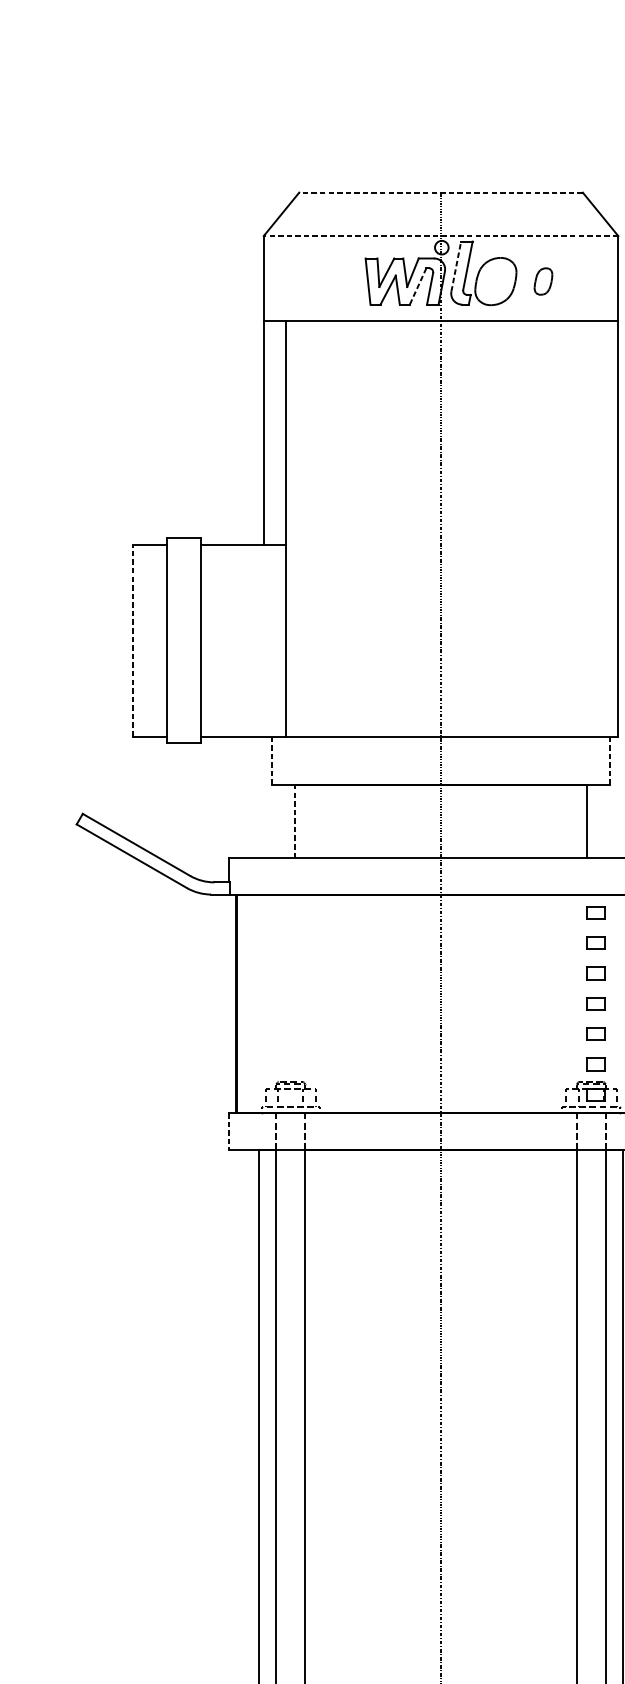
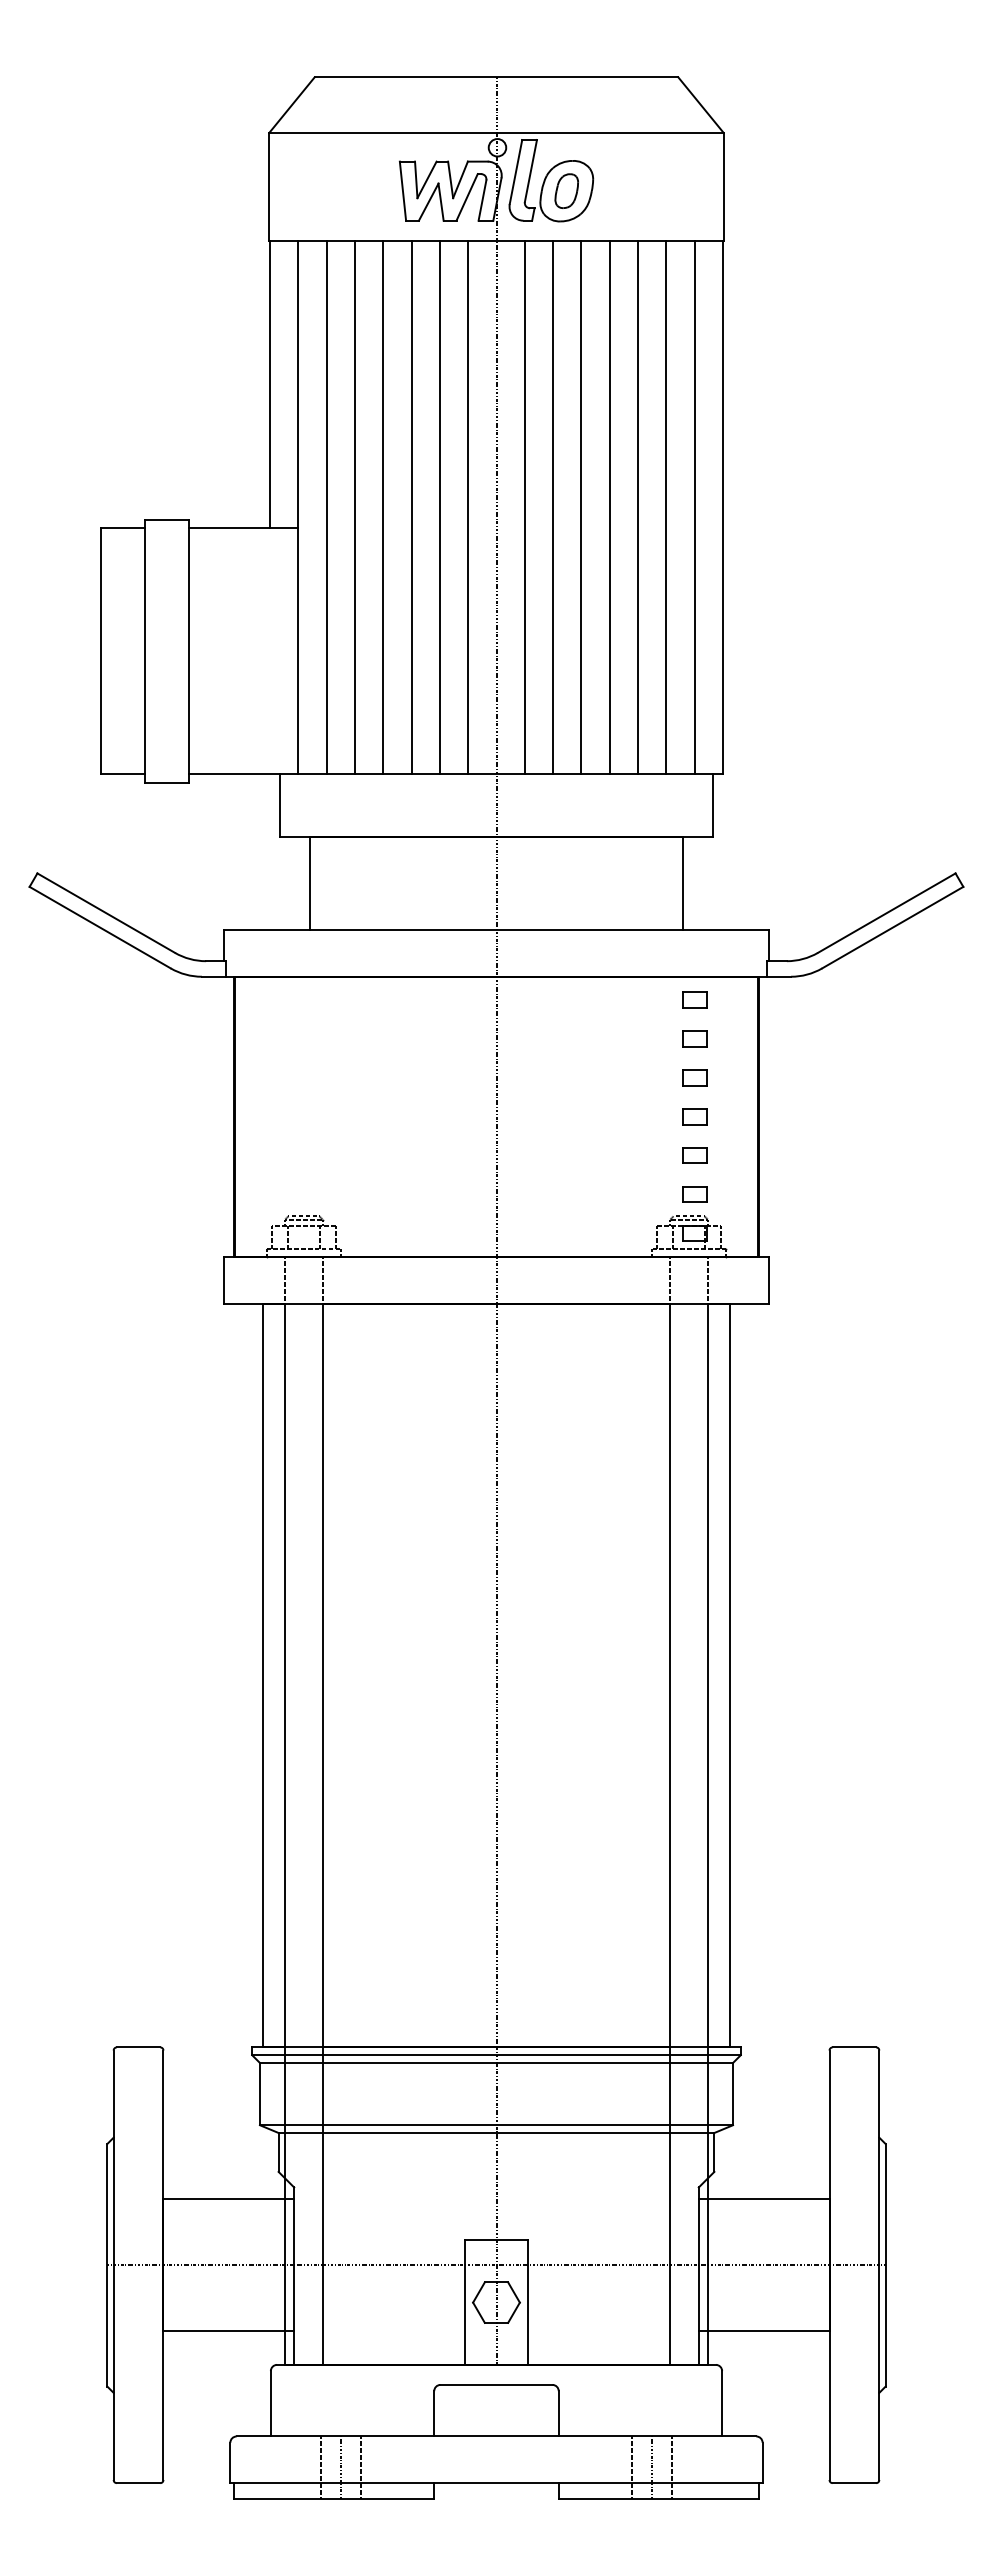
line: (441, 192) -> (496, 77), dashed -> solid
line: (441, 235) -> (496, 132), dashed -> solid
line: (456, 266) -> (516, 172), dashed -> solid
part: (543, 281) -> (566, 190), moved
line: (418, 286) -> (467, 197), dashed -> solid
line: (308, 528) -> (326, 507), added
line: (330, 528) -> (354, 507), added
line: (352, 528) -> (383, 507), added
line: (374, 528) -> (411, 507), added
line: (396, 528) -> (439, 507), added
line: (419, 528) -> (468, 507), added
line: (462, 528) -> (524, 507), added
line: (485, 528) -> (553, 507), added
line: (507, 528) -> (581, 507), added
line: (529, 528) -> (609, 507), added
line: (551, 528) -> (638, 507), added
line: (573, 528) -> (666, 507), added
line: (595, 528) -> (694, 507), added
line: (132, 639) -> (101, 650), dashed -> solid
line: (271, 760) -> (279, 805), dashed -> solid
line: (610, 760) -> (713, 805), dashed -> solid
line: (295, 821) -> (309, 883), dashed -> solid
line: (228, 1131) -> (224, 1280), dashed -> solid

